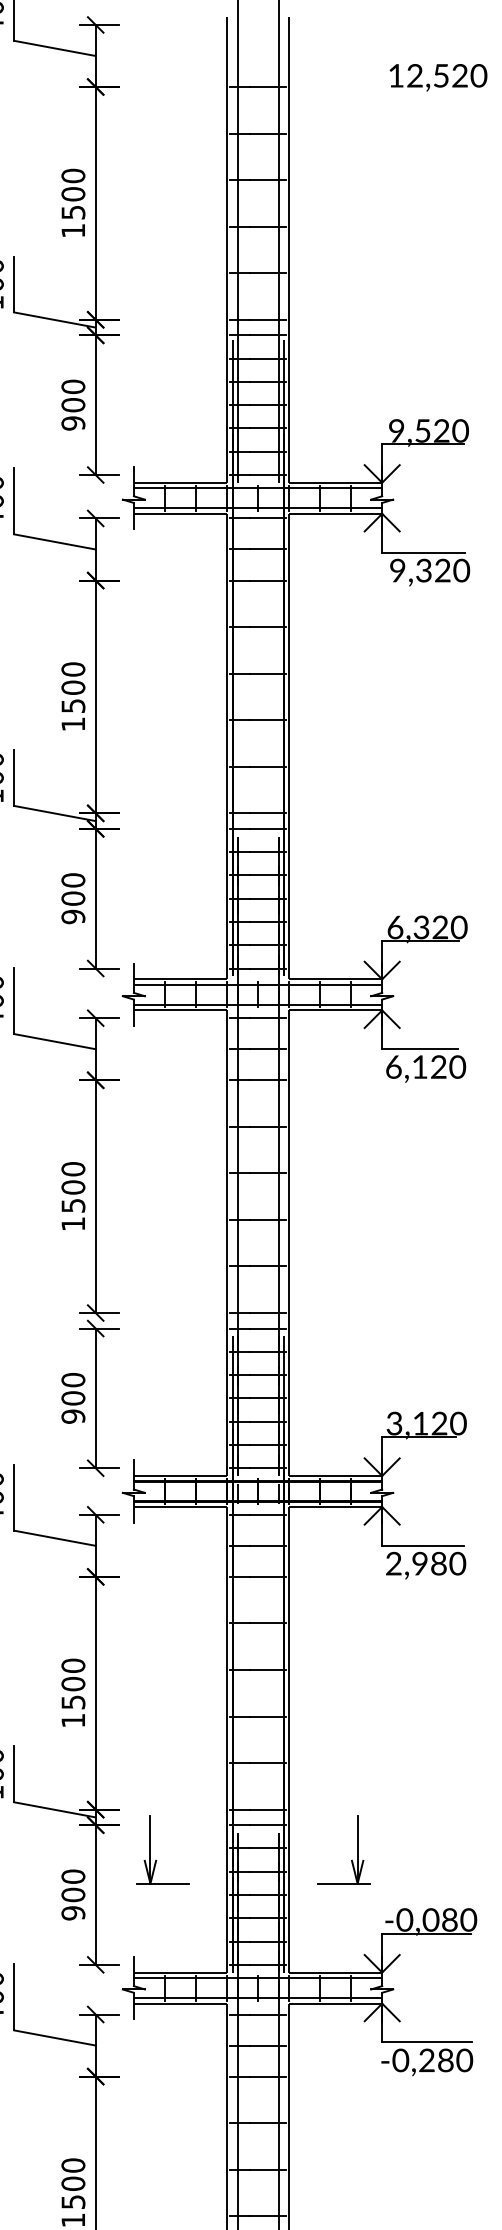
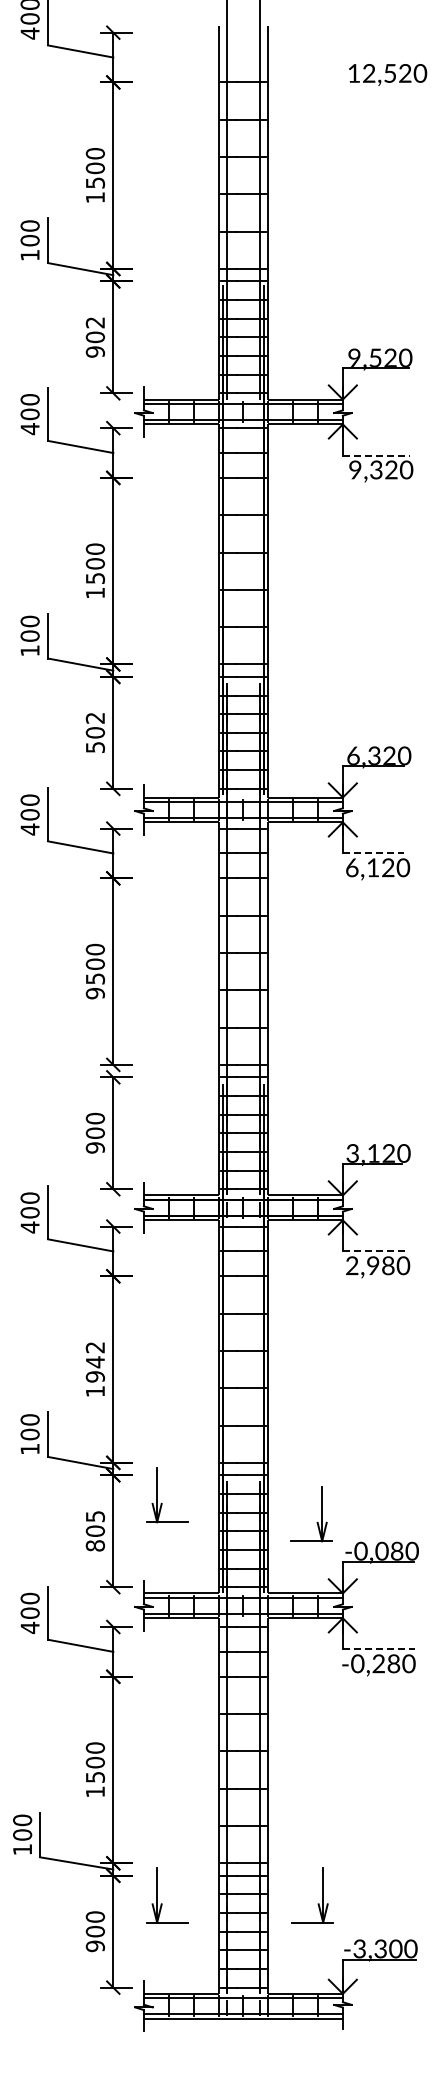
text: (72, 386) -> (94, 322), 900 -> 902
line: (424, 552) -> (376, 455), solid -> dashed
text: (72, 898) -> (94, 732), 900 -> 502
line: (420, 1049) -> (373, 853), solid -> dashed
text: (72, 1223) -> (94, 993), 1500 -> 9500
line: (422, 1545) -> (375, 1251), solid -> dashed
text: (73, 1683) -> (95, 1361), 1500 -> 1942
part: (350, 1860) -> (316, 1522), moved
text: (73, 1894) -> (95, 1530), 900 -> 805
line: (427, 2042) -> (379, 1649), solid -> dashed

